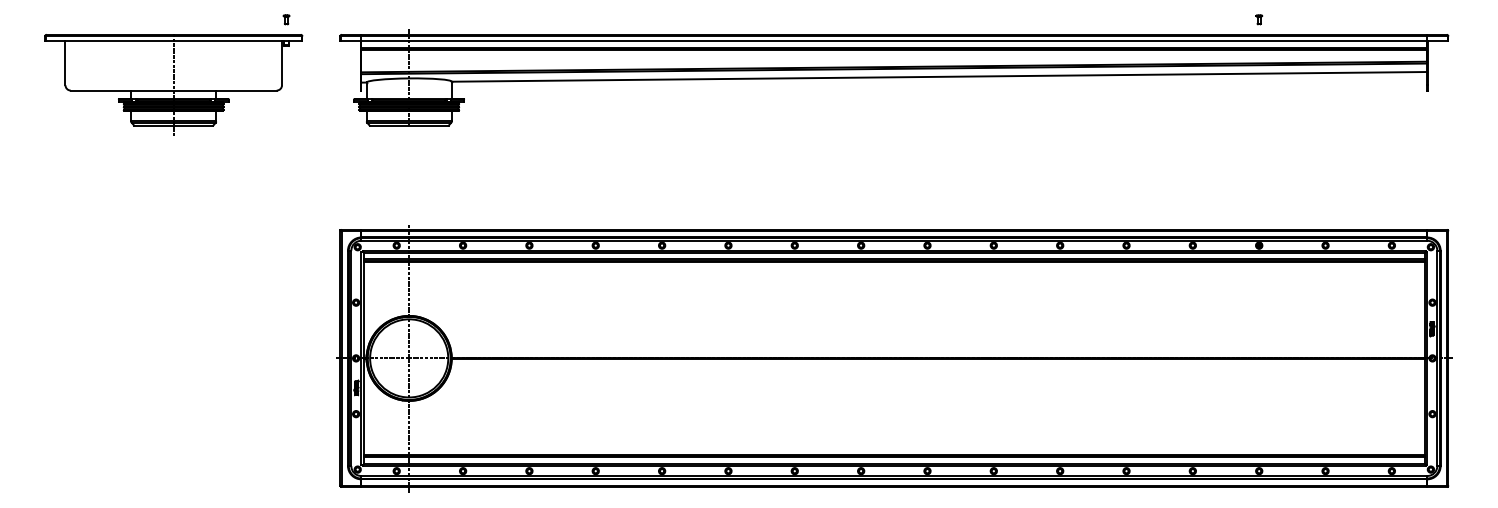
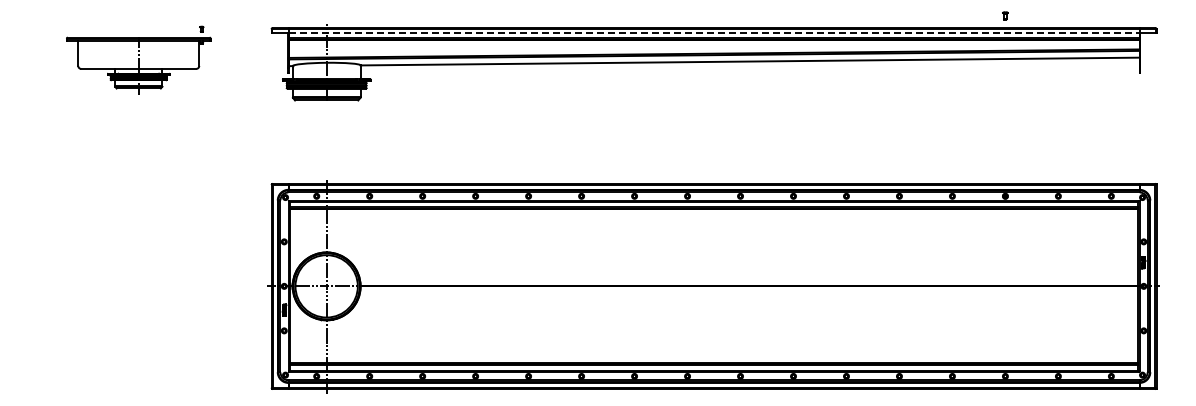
line: (894, 41) -> (714, 33), solid -> dashed
part: (173, 75) -> (138, 60), size x0.7

